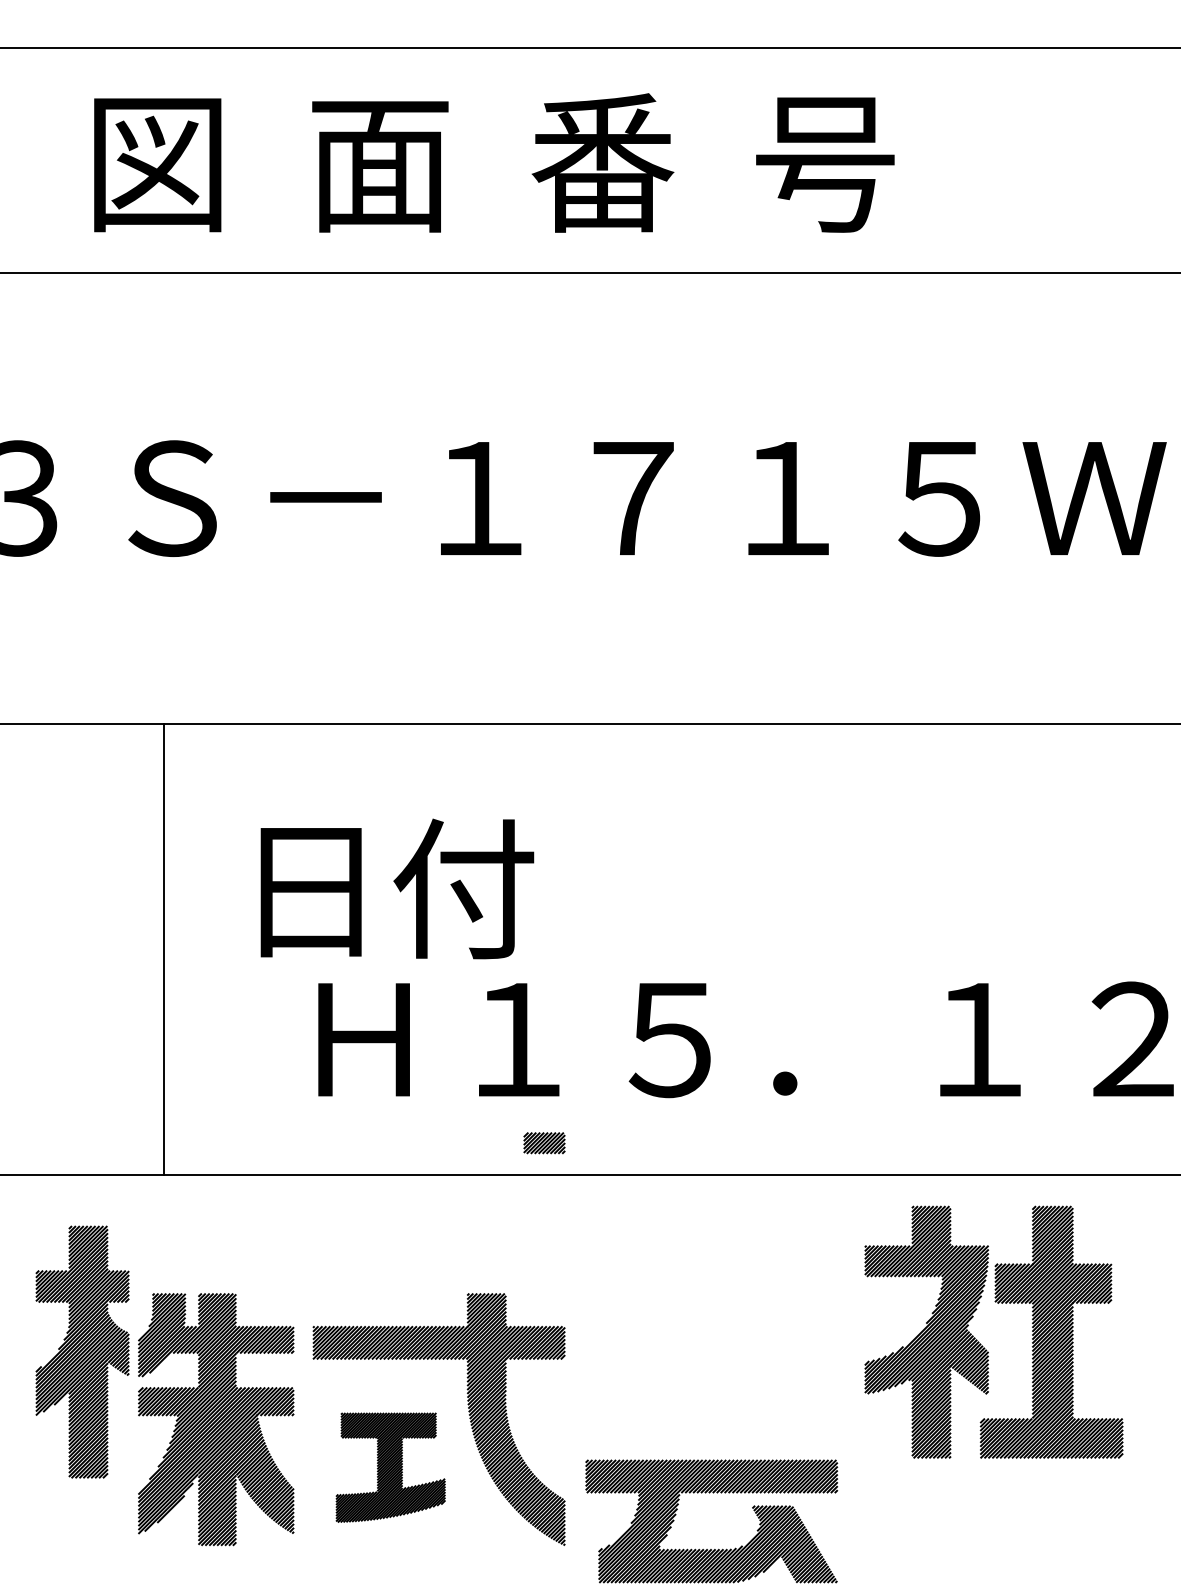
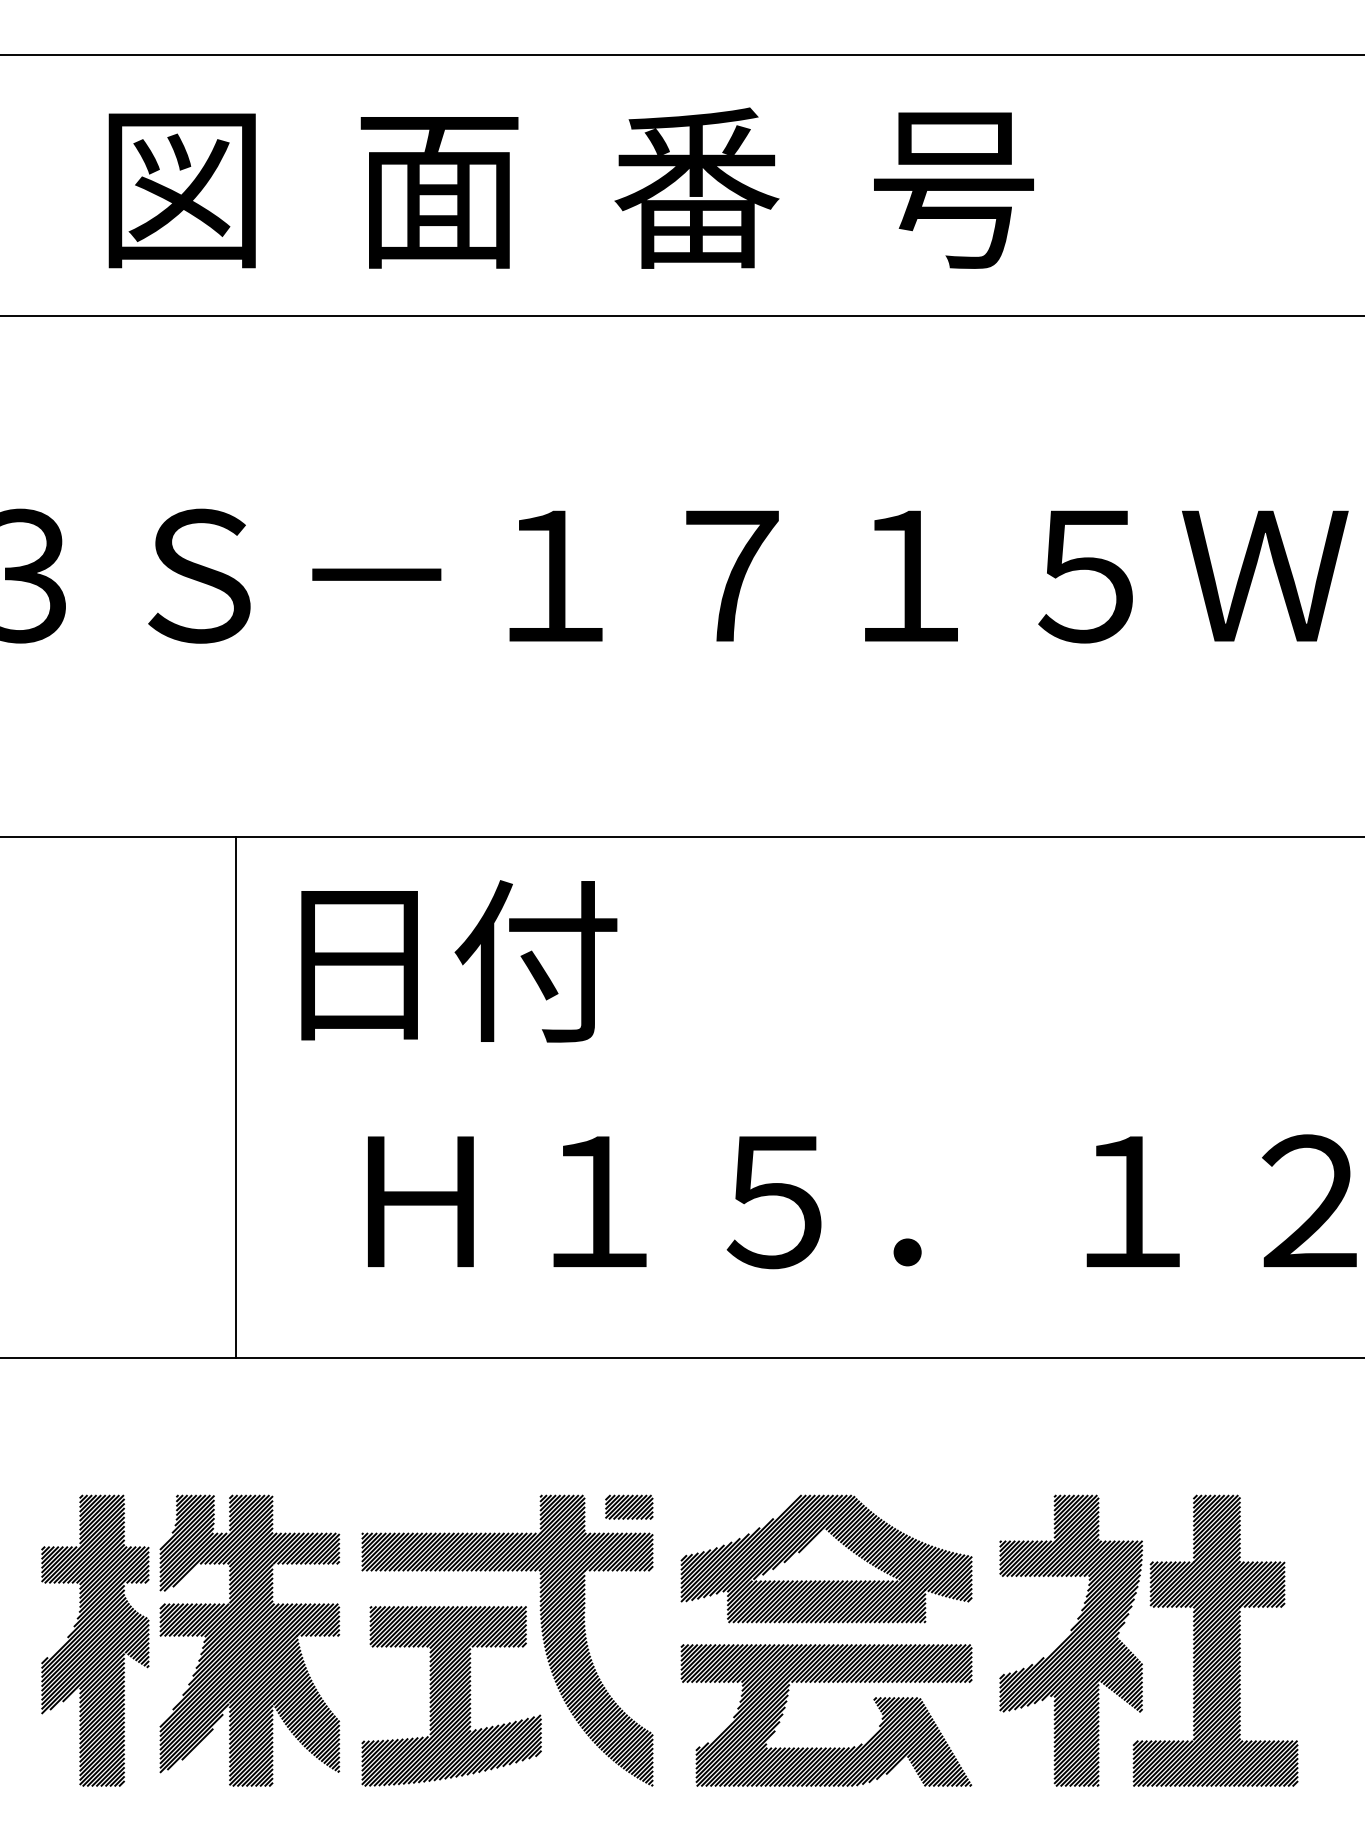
text: (397, 889) -> (459, 961), moved
line: (164, 948) -> (236, 1096), moved
part: (544, 1142) -> (629, 1506), moved
part: (981, 1344) -> (1134, 1654), moved
part: (715, 1348) -> (826, 1558), added
part: (82, 1351) -> (95, 1640), moved
part: (390, 1467) -> (451, 1696), size x1.43
part: (711, 1549) -> (826, 1747), moved

